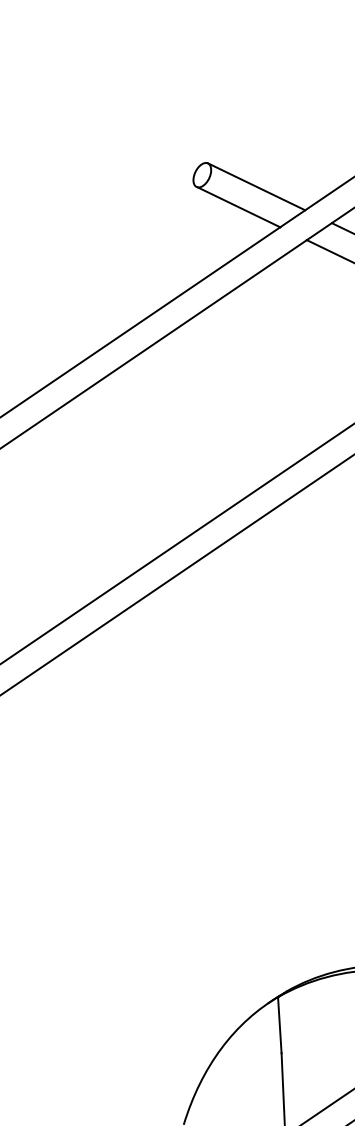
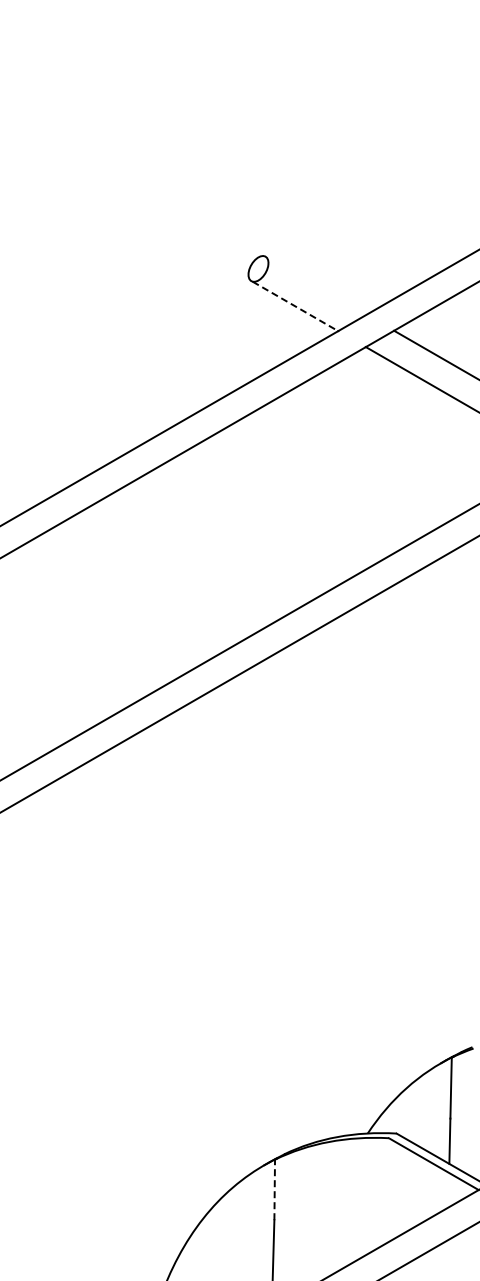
line: (256, 186) -> (315, 285), removed
line: (239, 207) -> (295, 306), solid -> dashed
line: (279, 1024) -> (274, 1189), solid -> dashed

